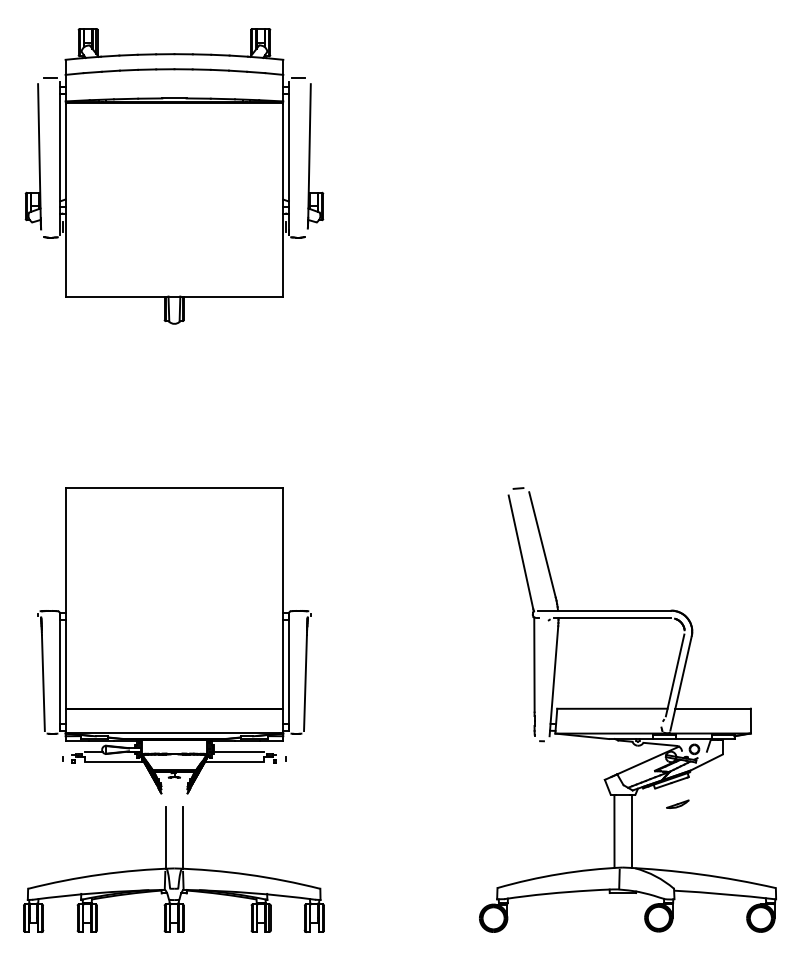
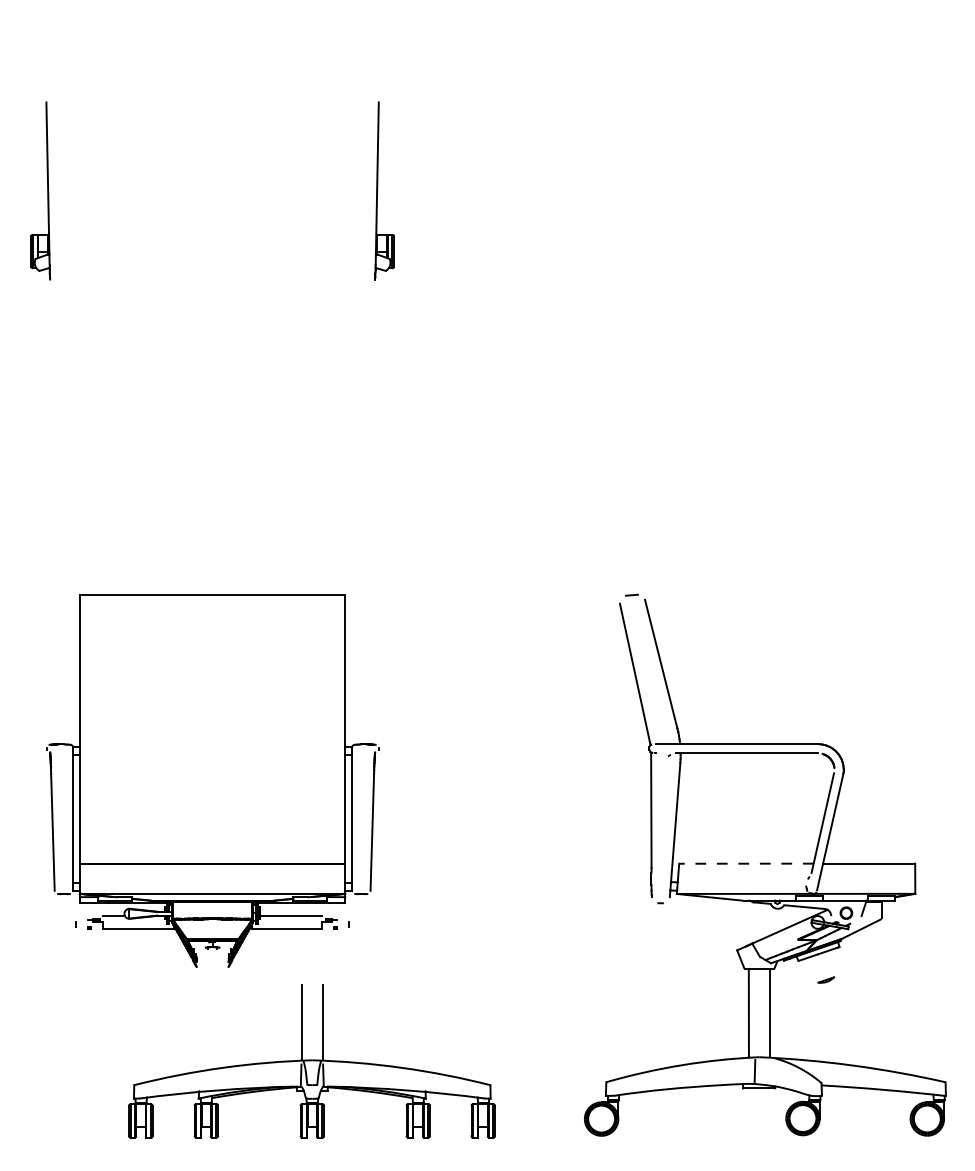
part: (174, 176) -> (212, 214), removed
line: (611, 708) -> (745, 863), solid -> dashed
part: (678, 803) -> (826, 979), size x0.6
part: (173, 869) -> (311, 1061), moved

